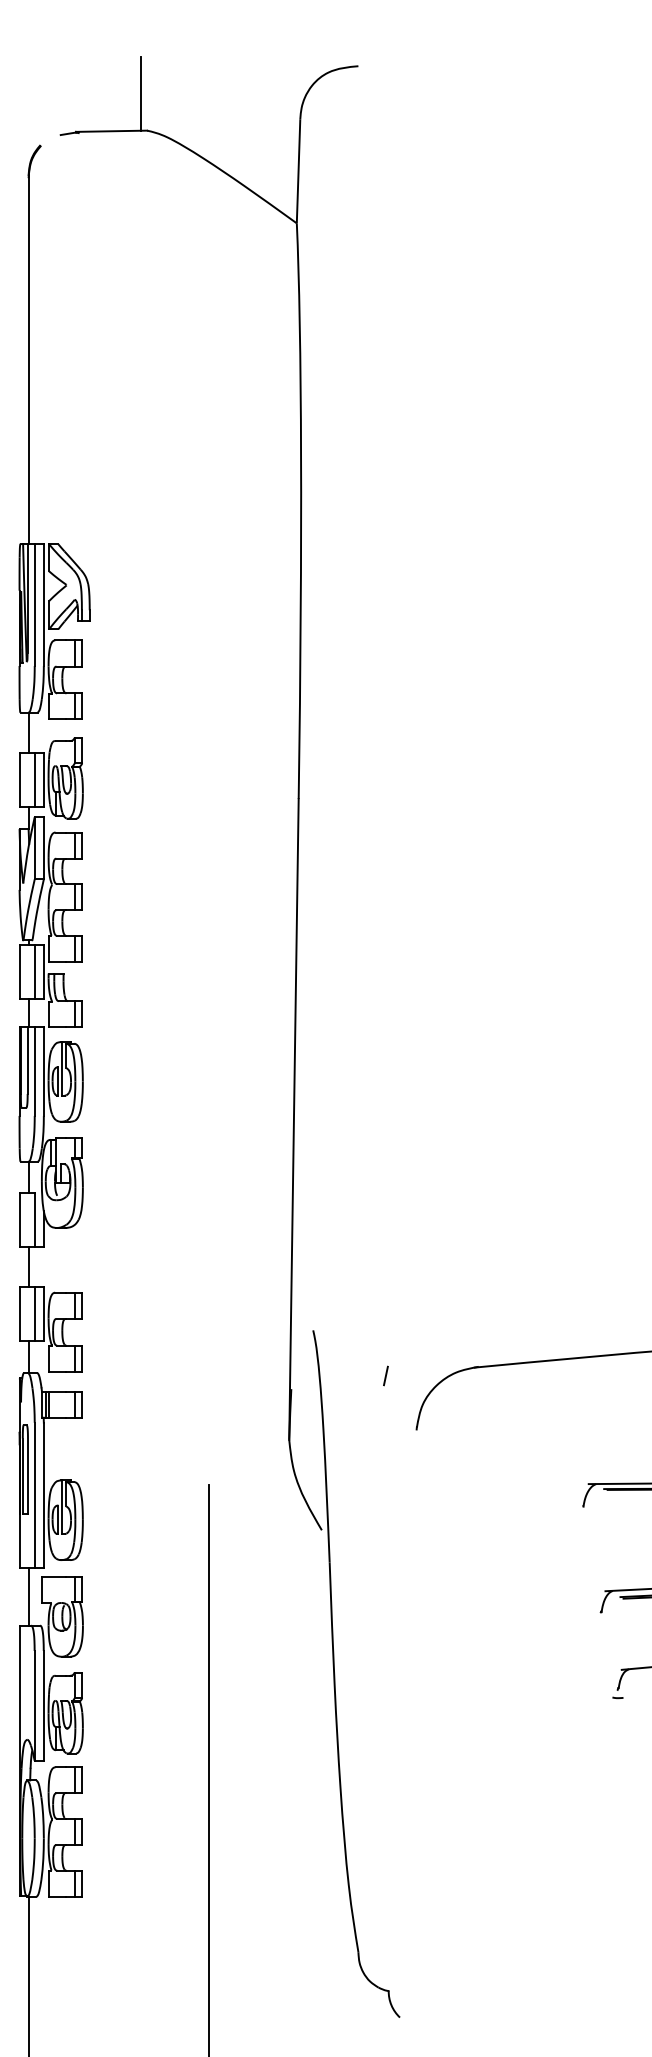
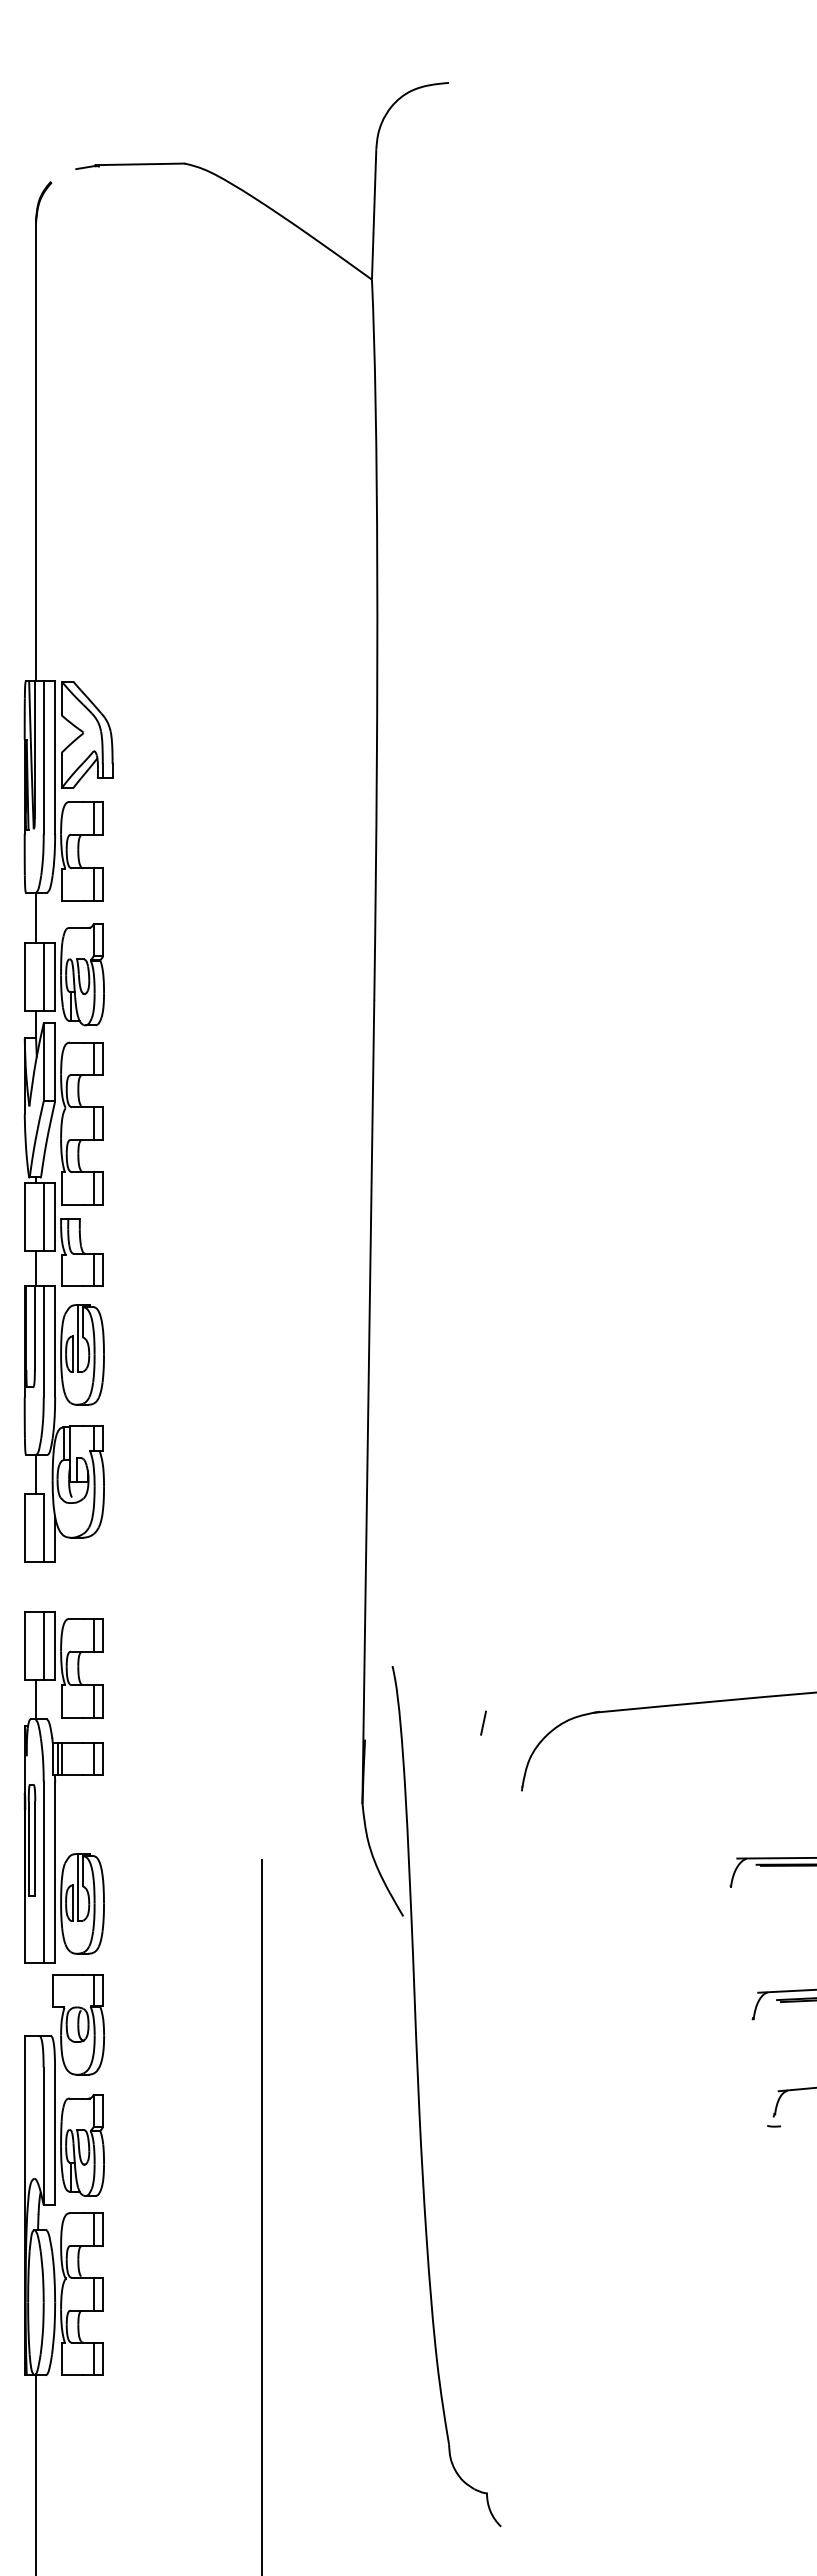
line: (141, 93) -> (177, 117), removed
line: (28, 1266) -> (36, 1586), removed
line: (28, 1596) -> (36, 1999), removed

